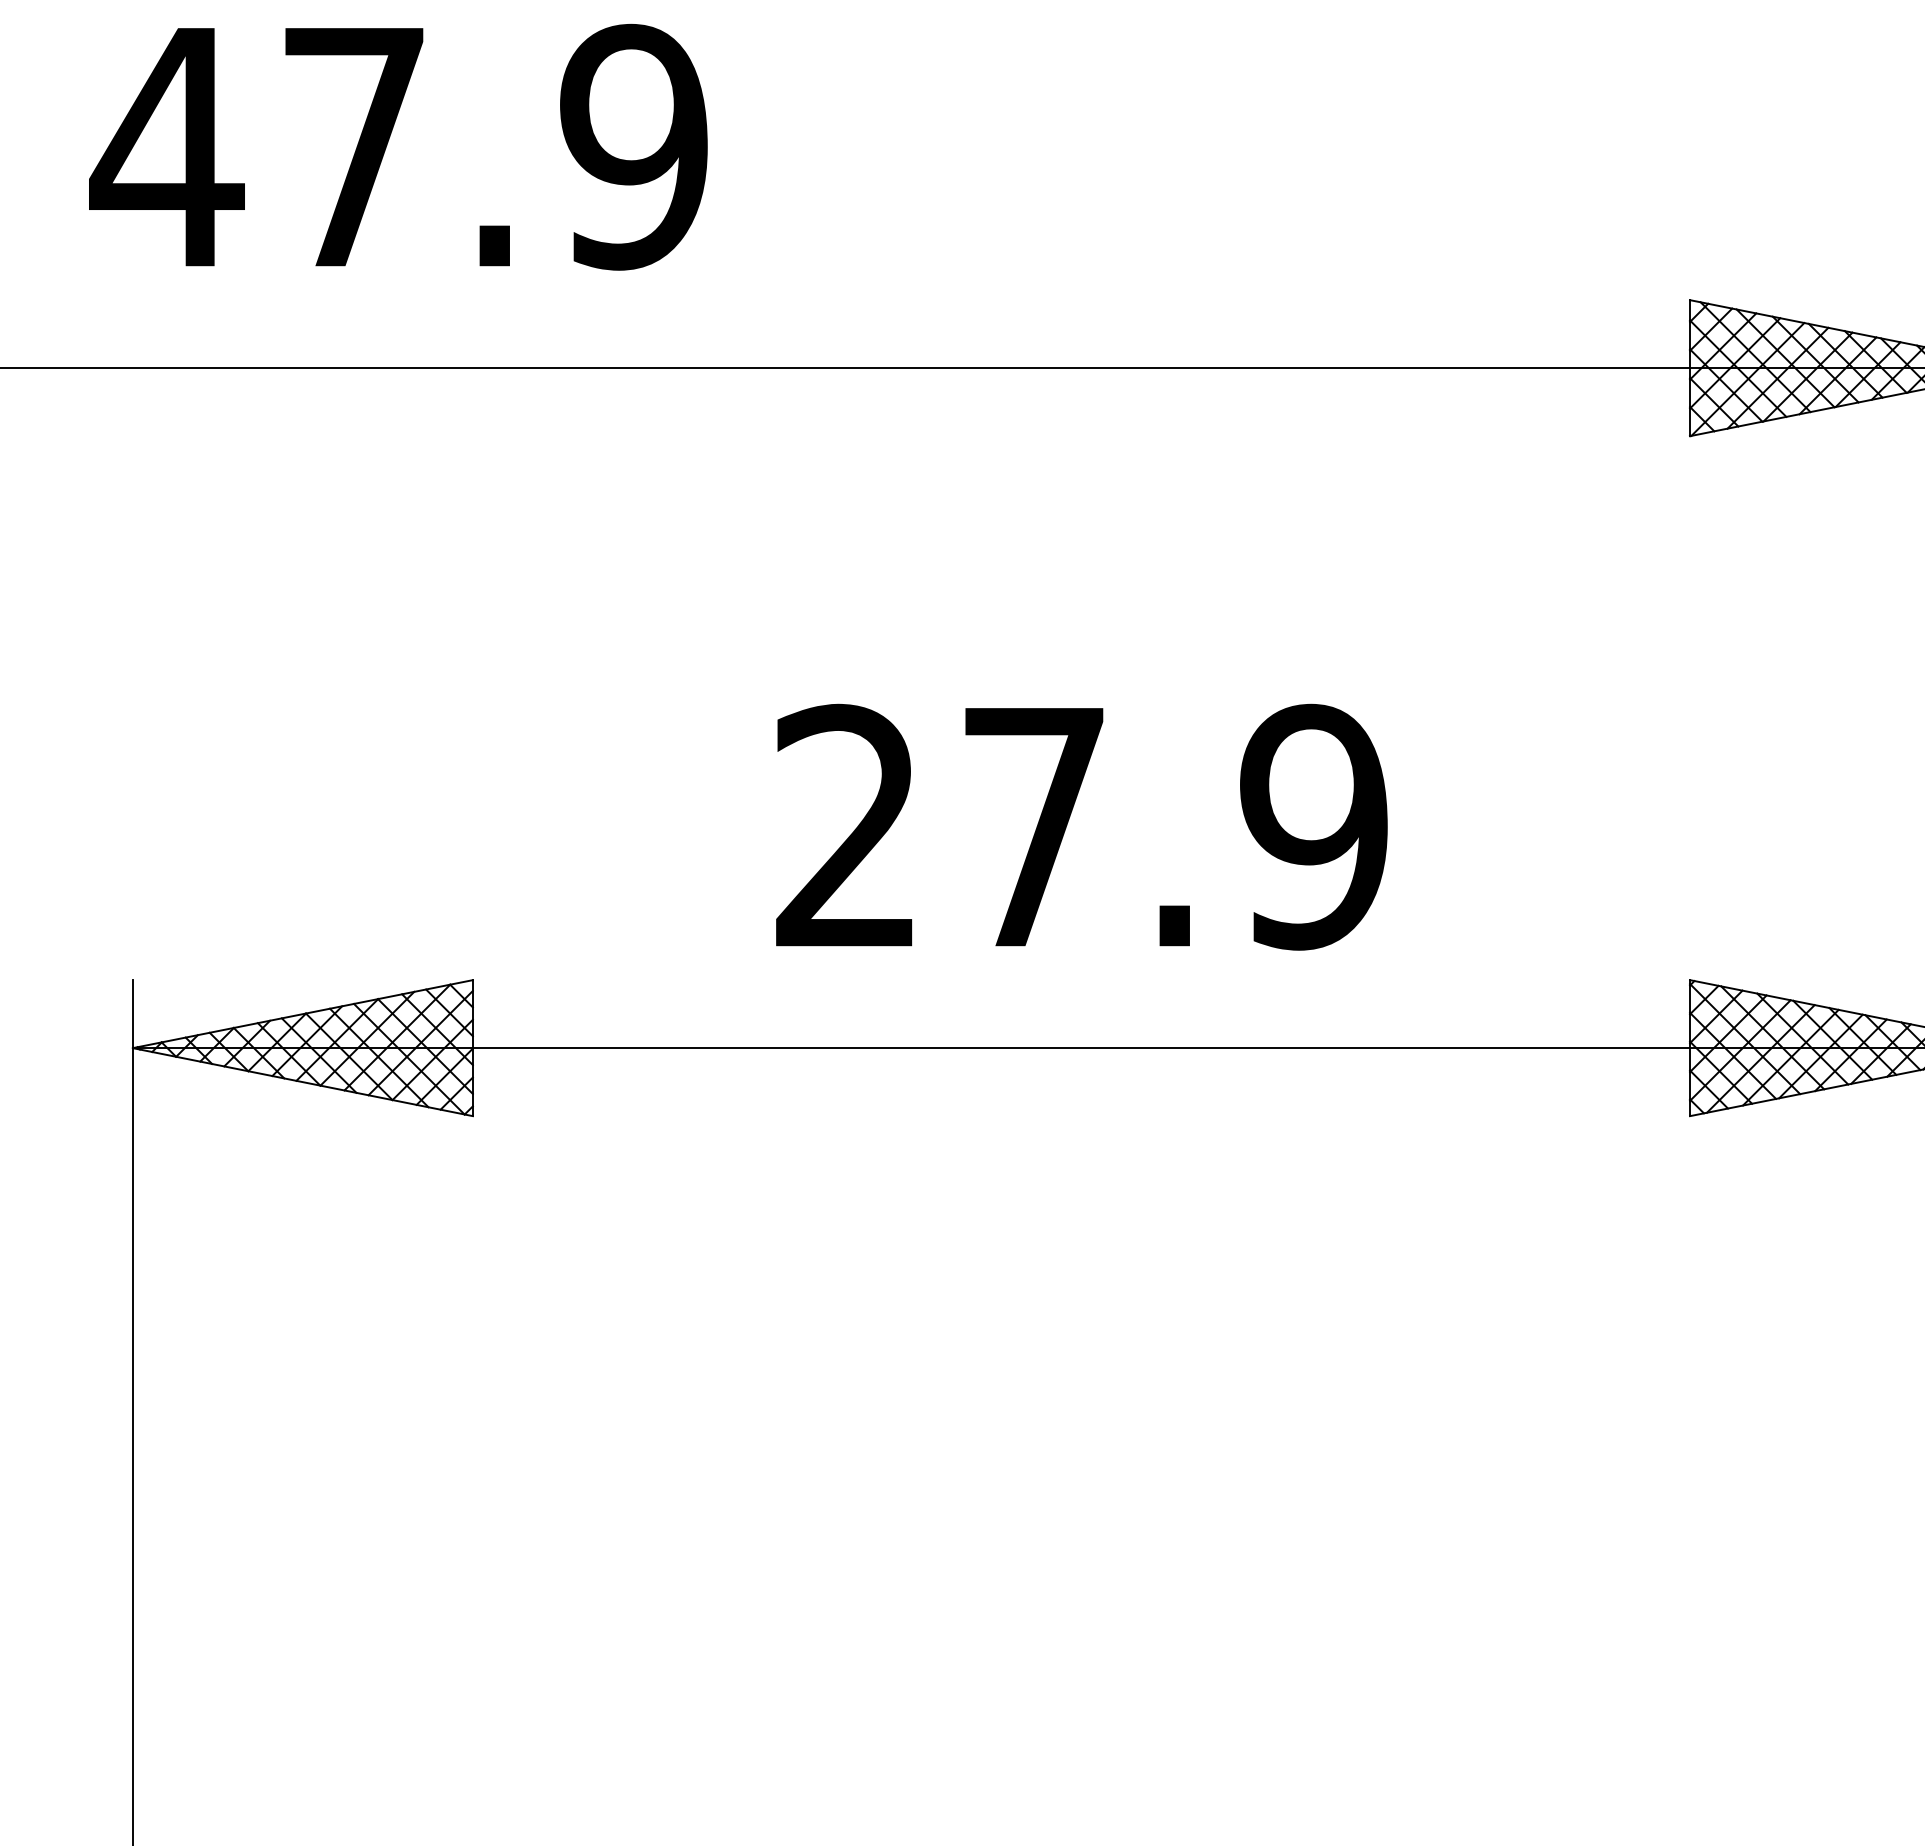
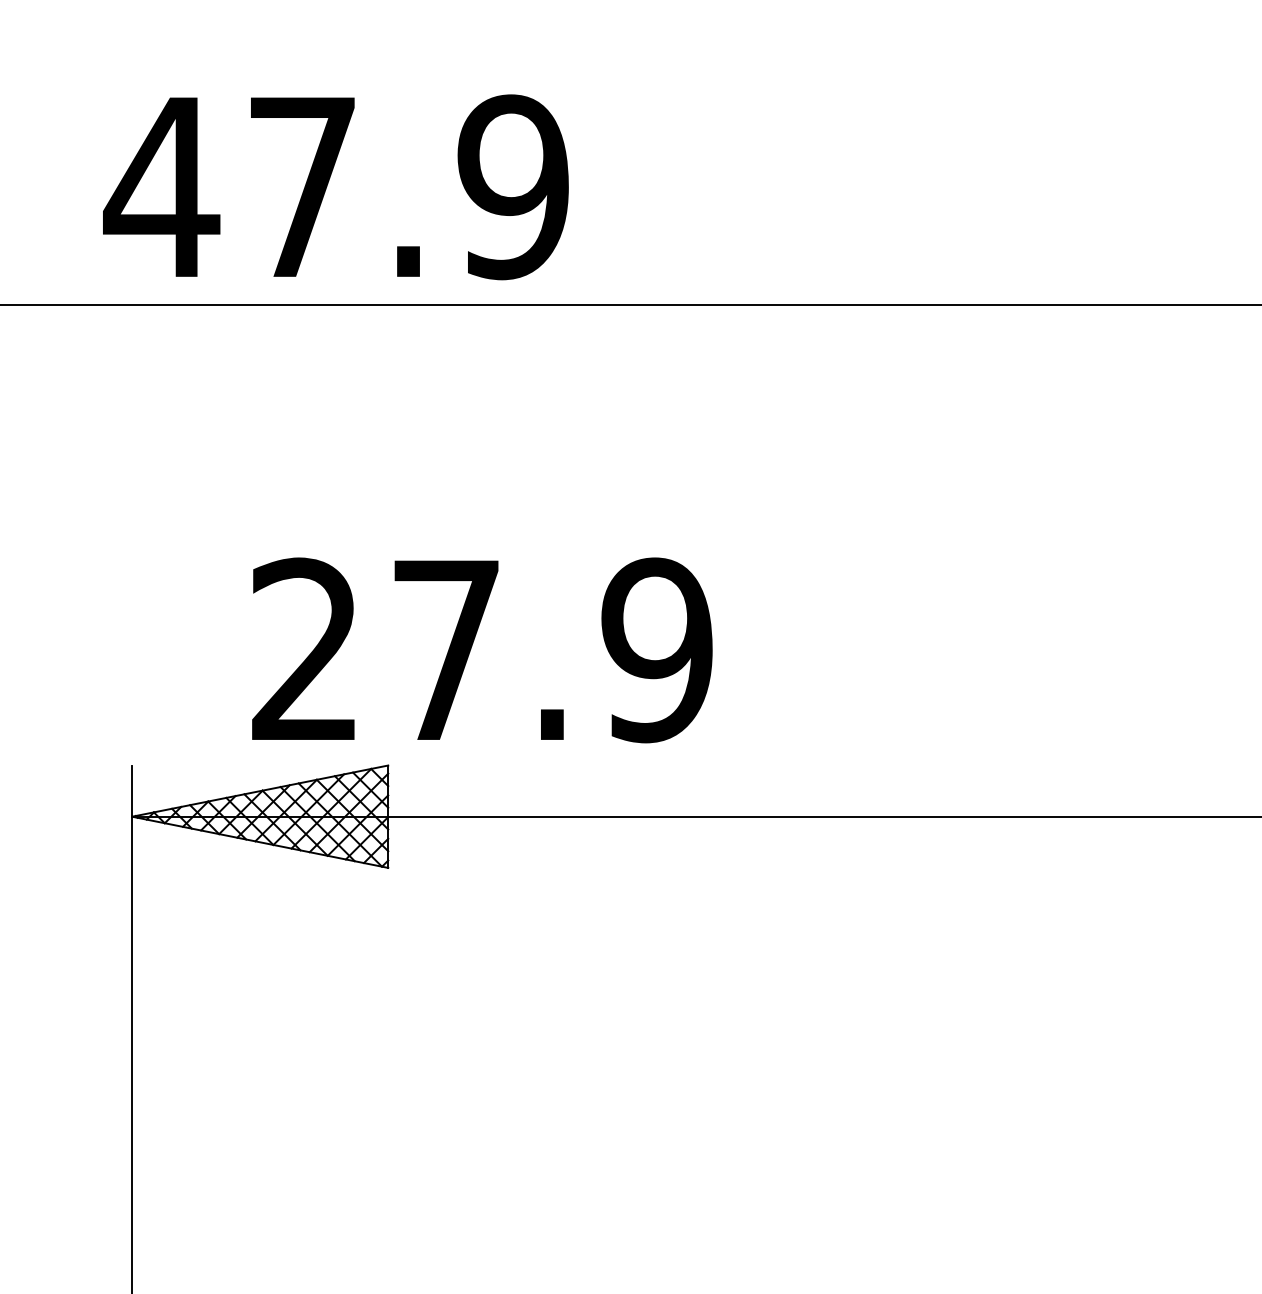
text: (398, 146) -> (335, 186), moved
text: (1081, 826) -> (482, 649), moved

